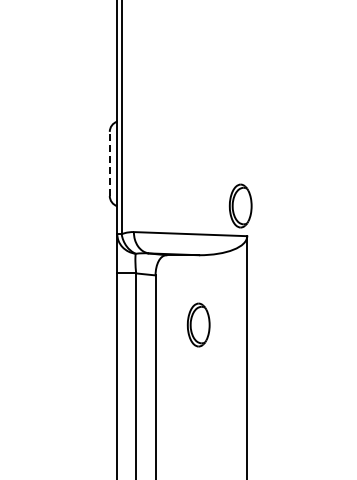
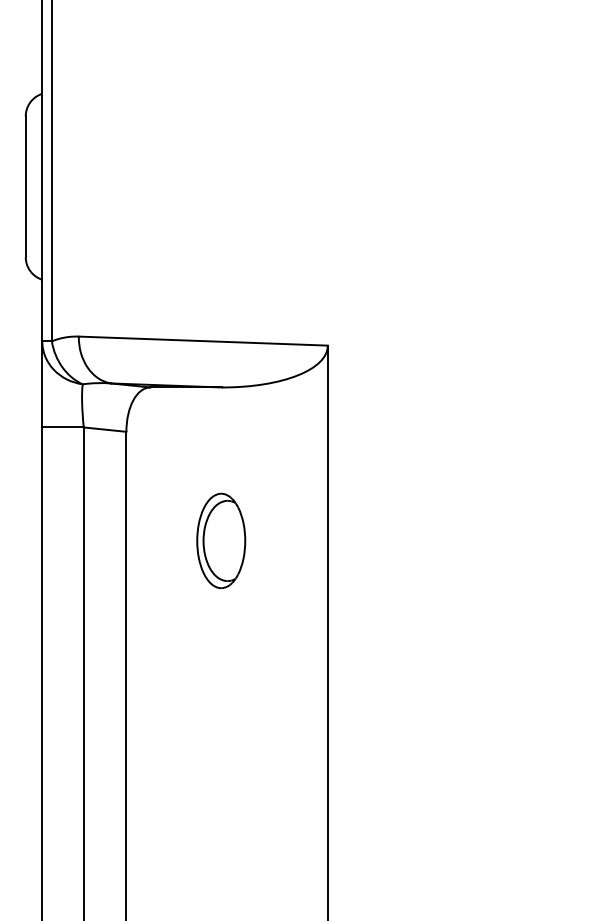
line: (109, 163) -> (25, 185), dashed -> solid
part: (240, 205) -> (313, 278), removed

